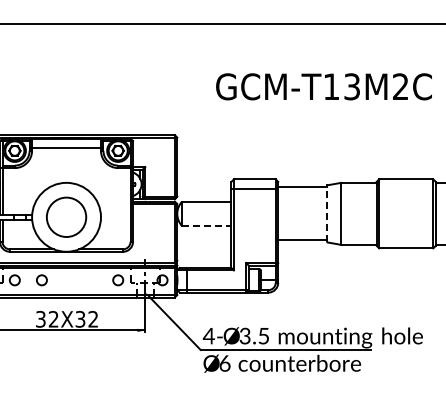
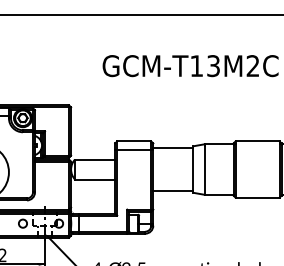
line: (327, 214) -> (193, 170), dashed -> solid
line: (206, 226) -> (94, 179), dashed -> solid

